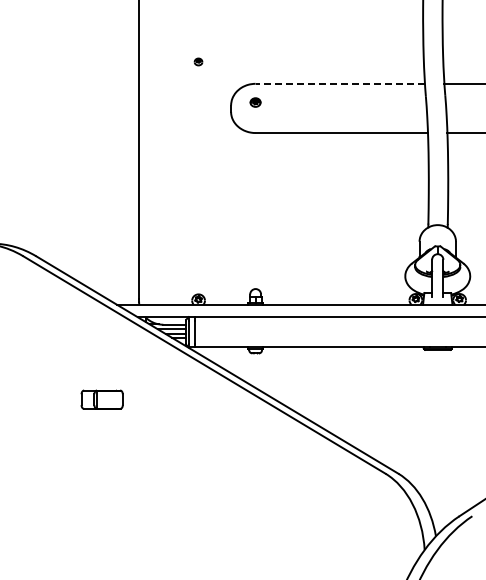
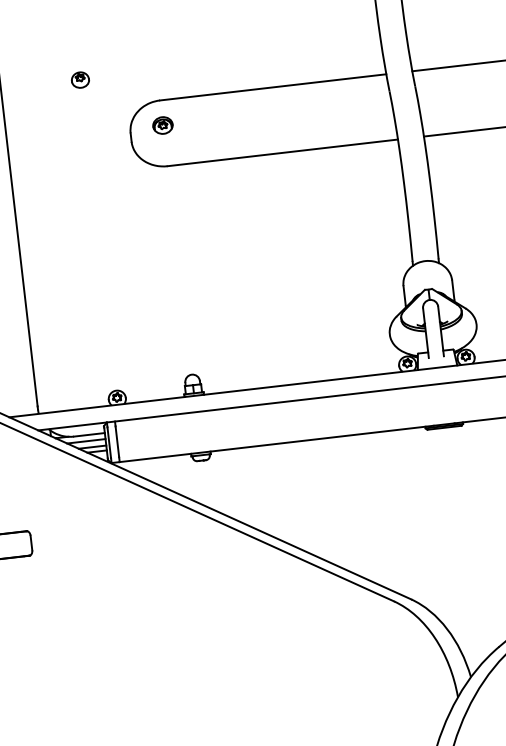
part: (198, 61) -> (80, 79), size x1.67
line: (340, 83) -> (273, 86), dashed -> solid
part: (255, 102) -> (162, 125), size x1.43

